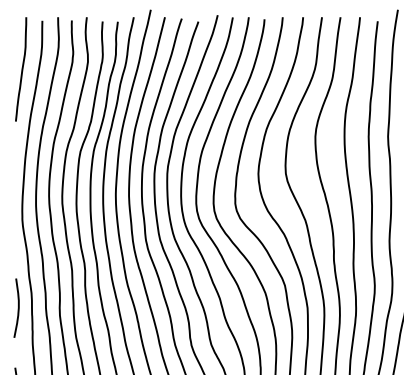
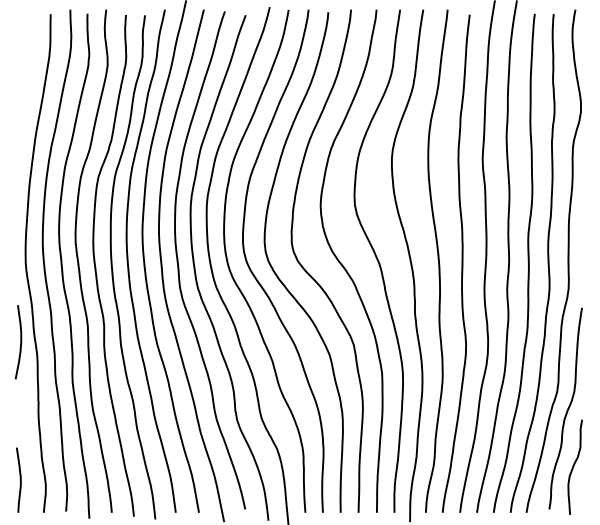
curve: (21, 69) -> (24, 75), removed
curve: (18, 308) -> (20, 342), moved

